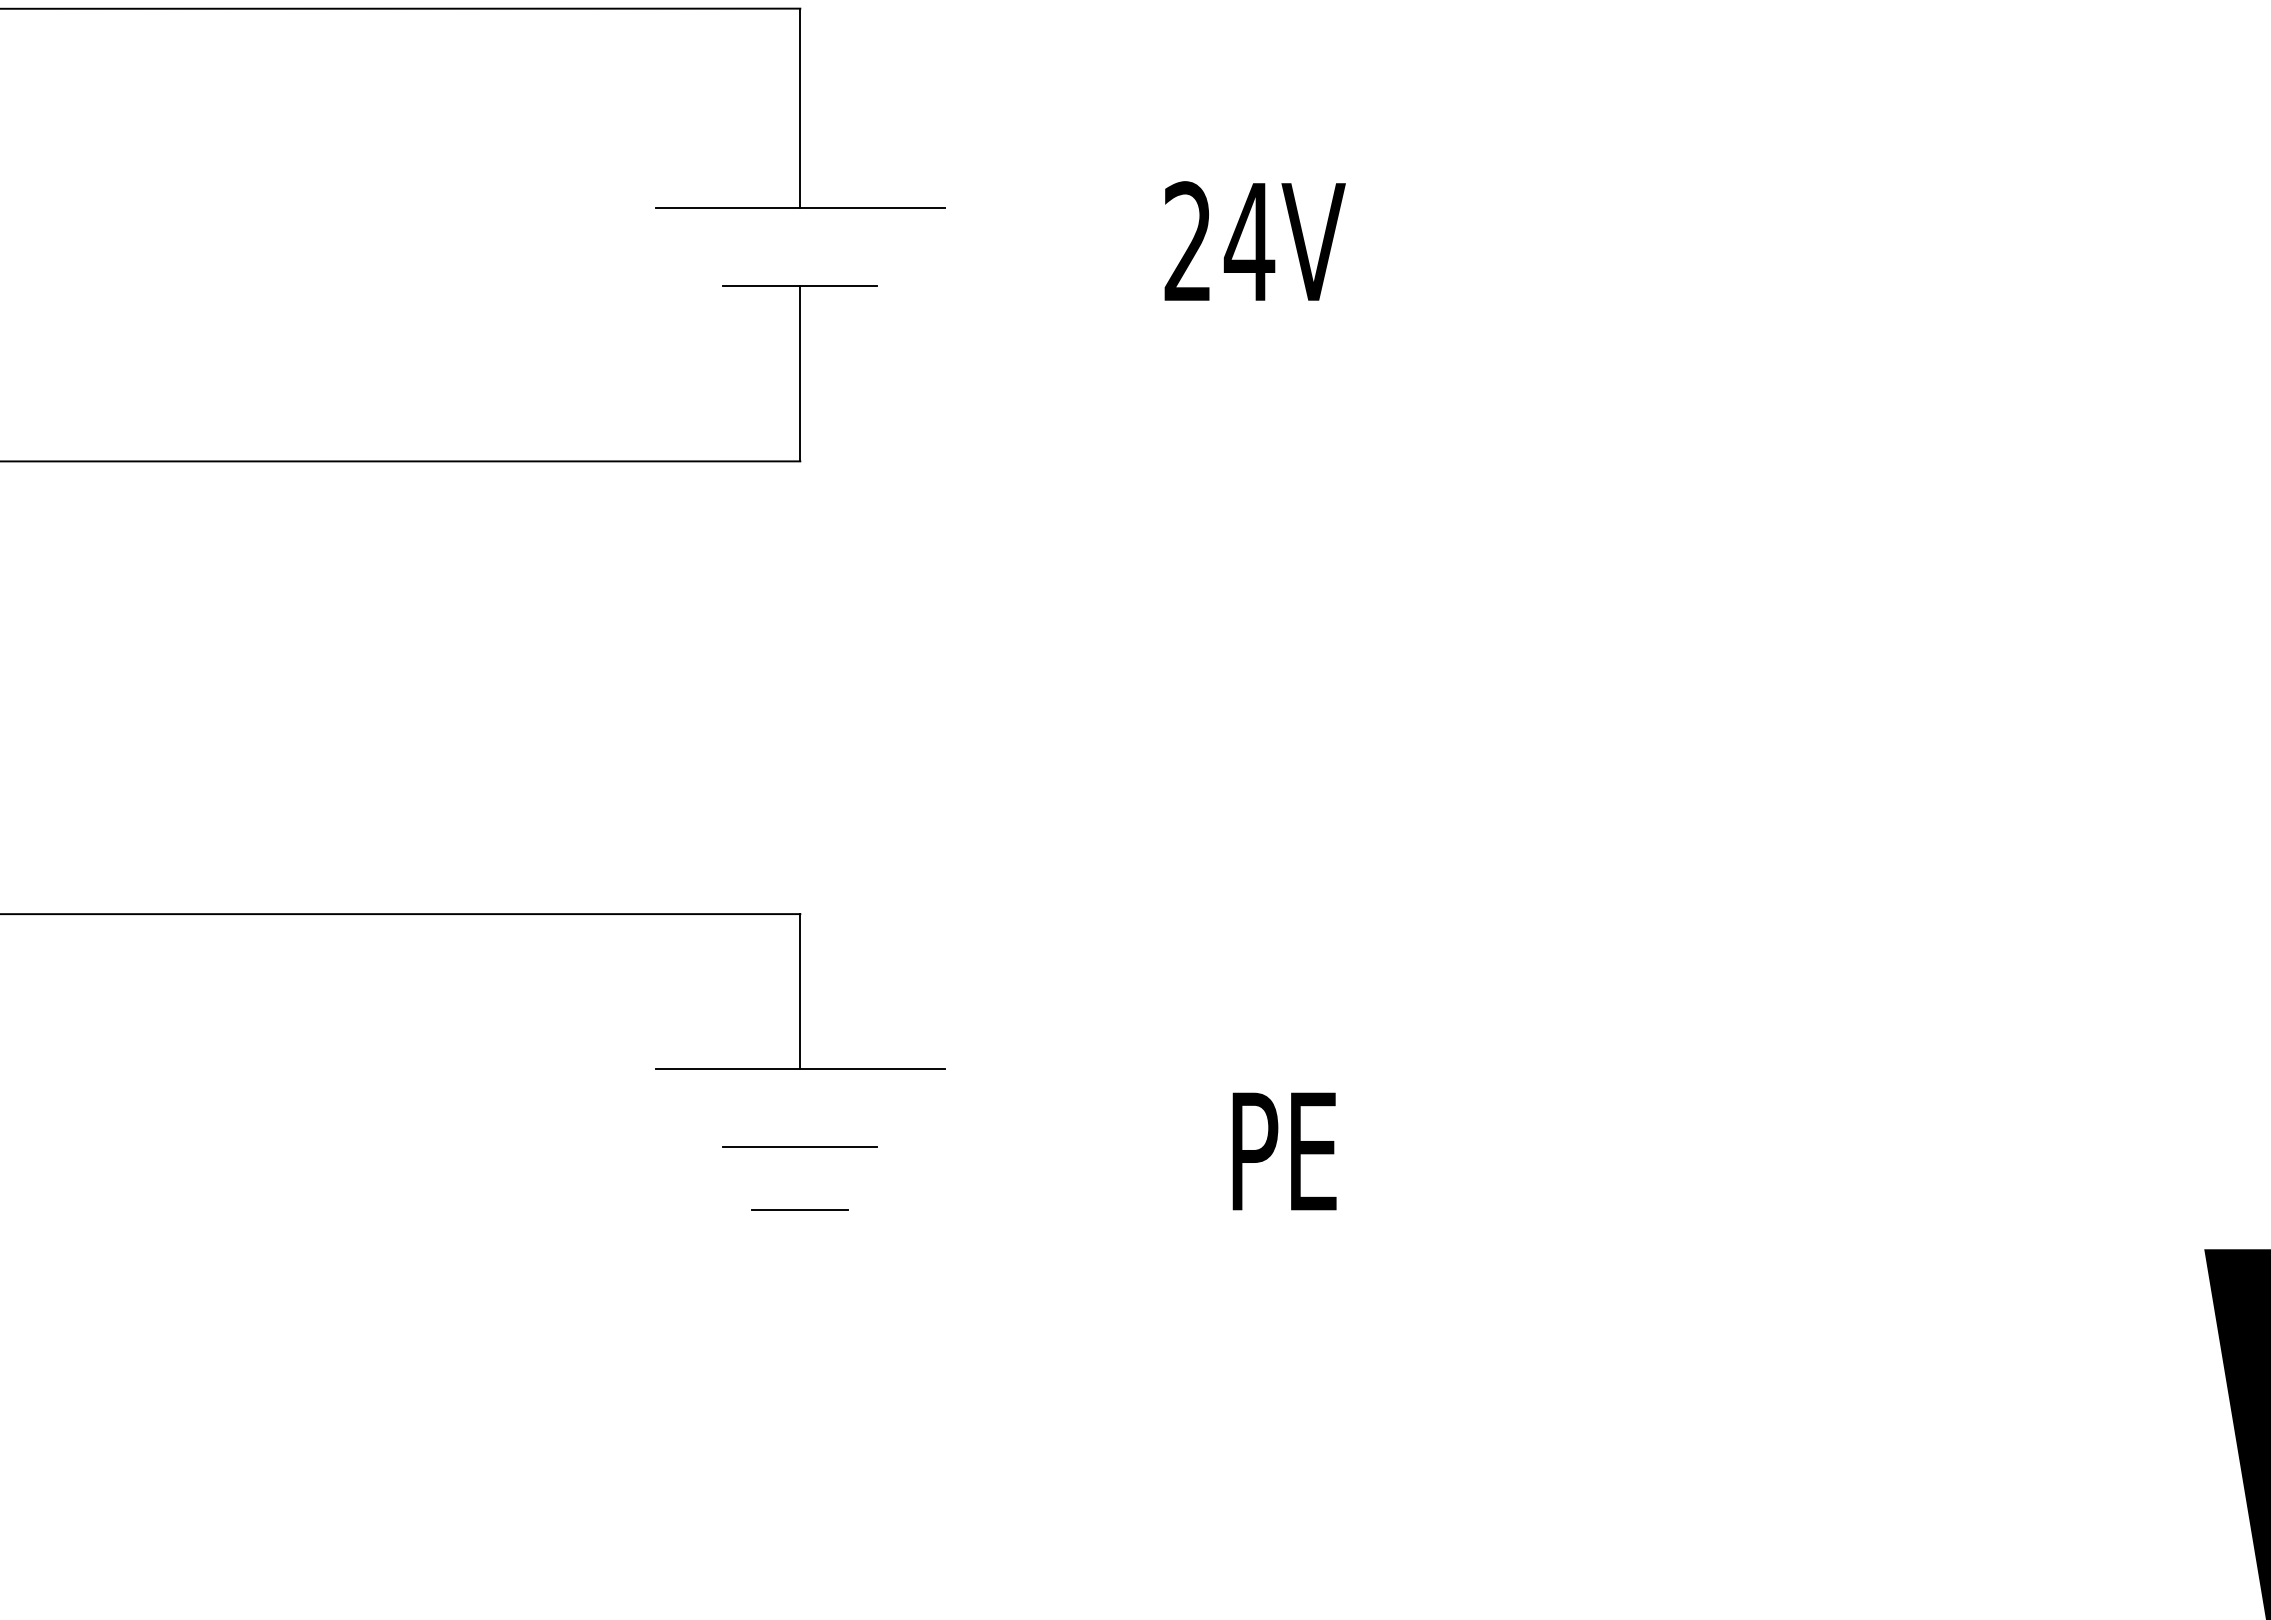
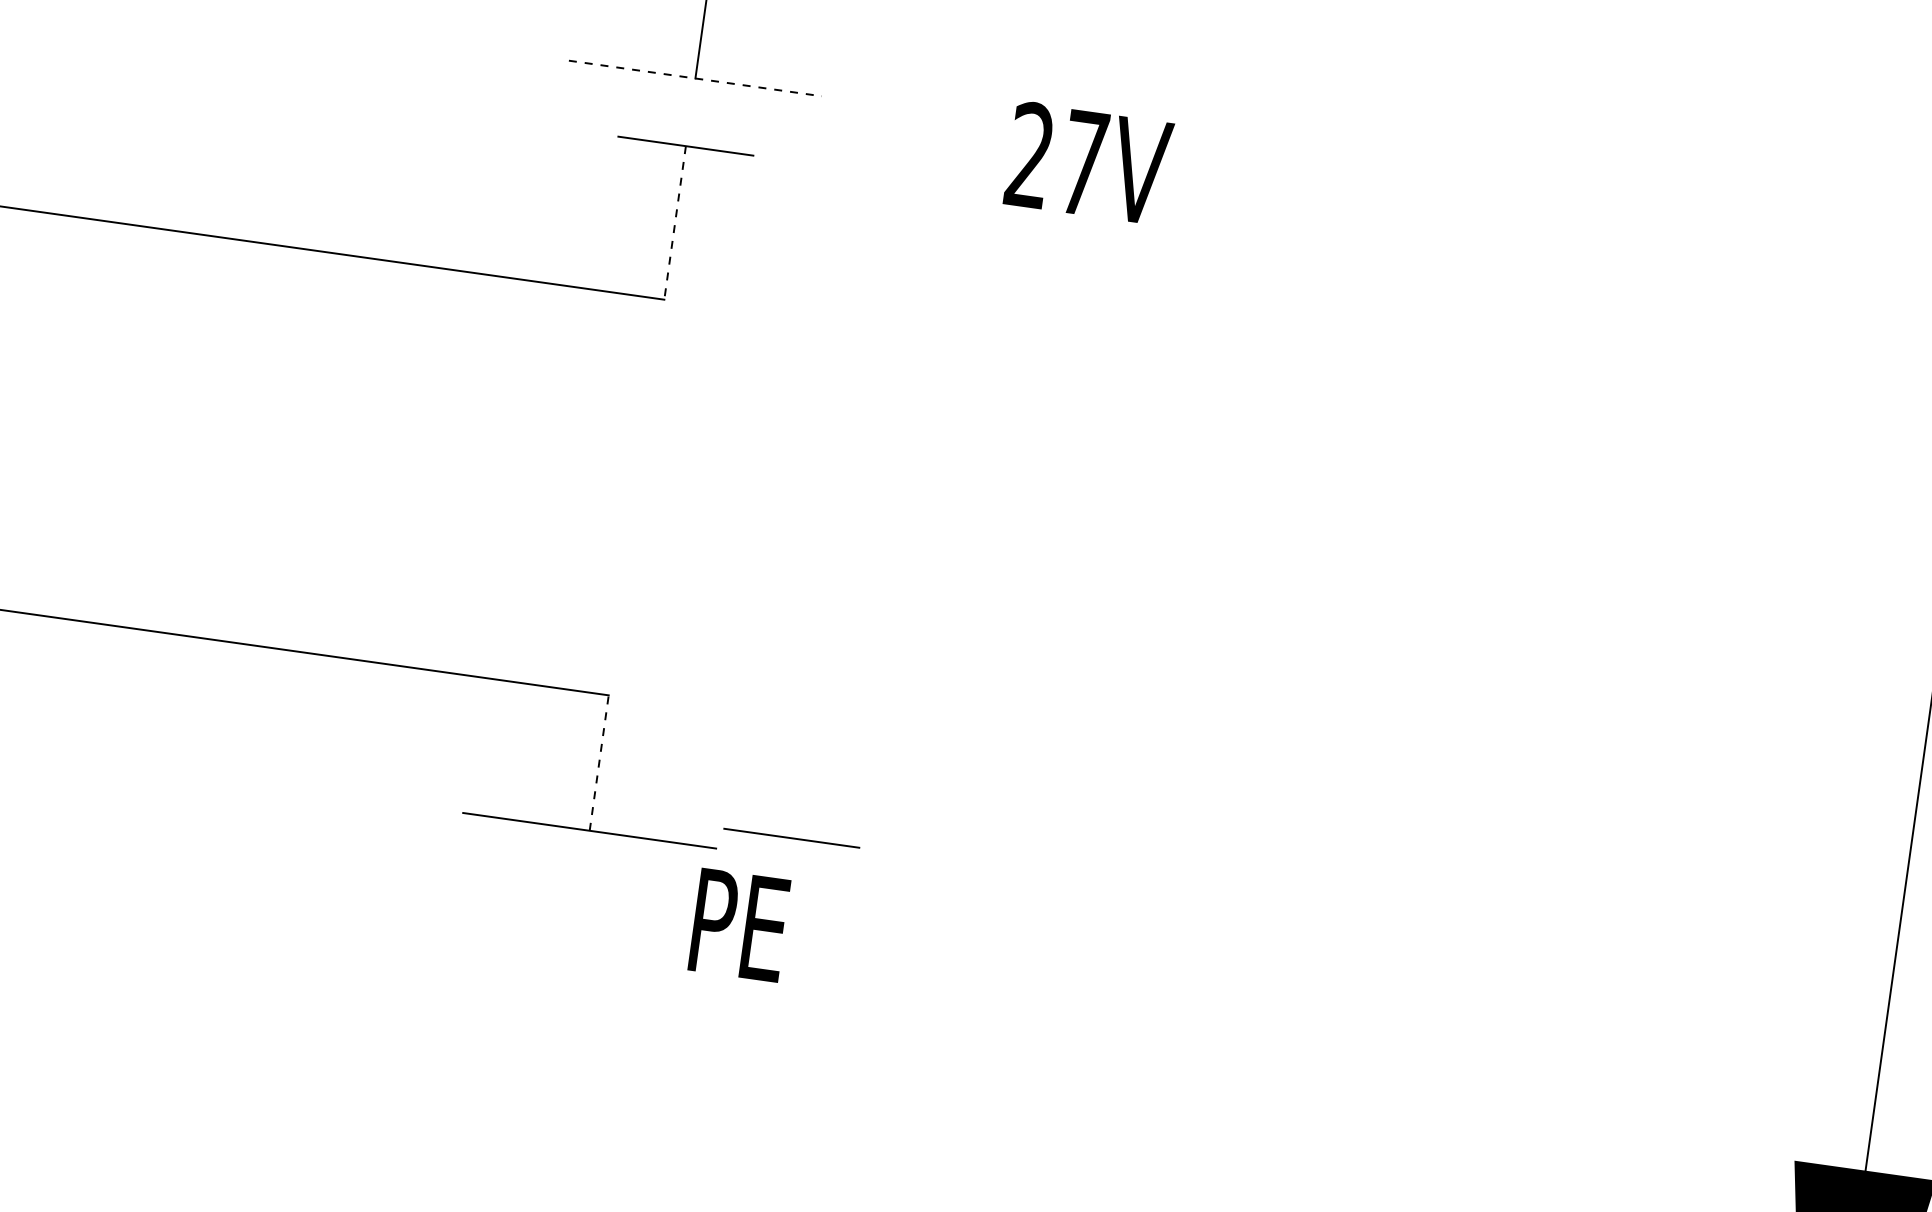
line: (800, 208) -> (695, 78), solid -> dashed
text: (1249, 241) -> (1083, 162), 24V -> 27V
line: (800, 373) -> (675, 222), solid -> dashed
line: (800, 991) -> (599, 762), solid -> dashed
line: (799, 1146) -> (791, 838), moved
text: (1284, 1151) -> (739, 925), moved
line: (800, 1210) -> (572, 954), removed

